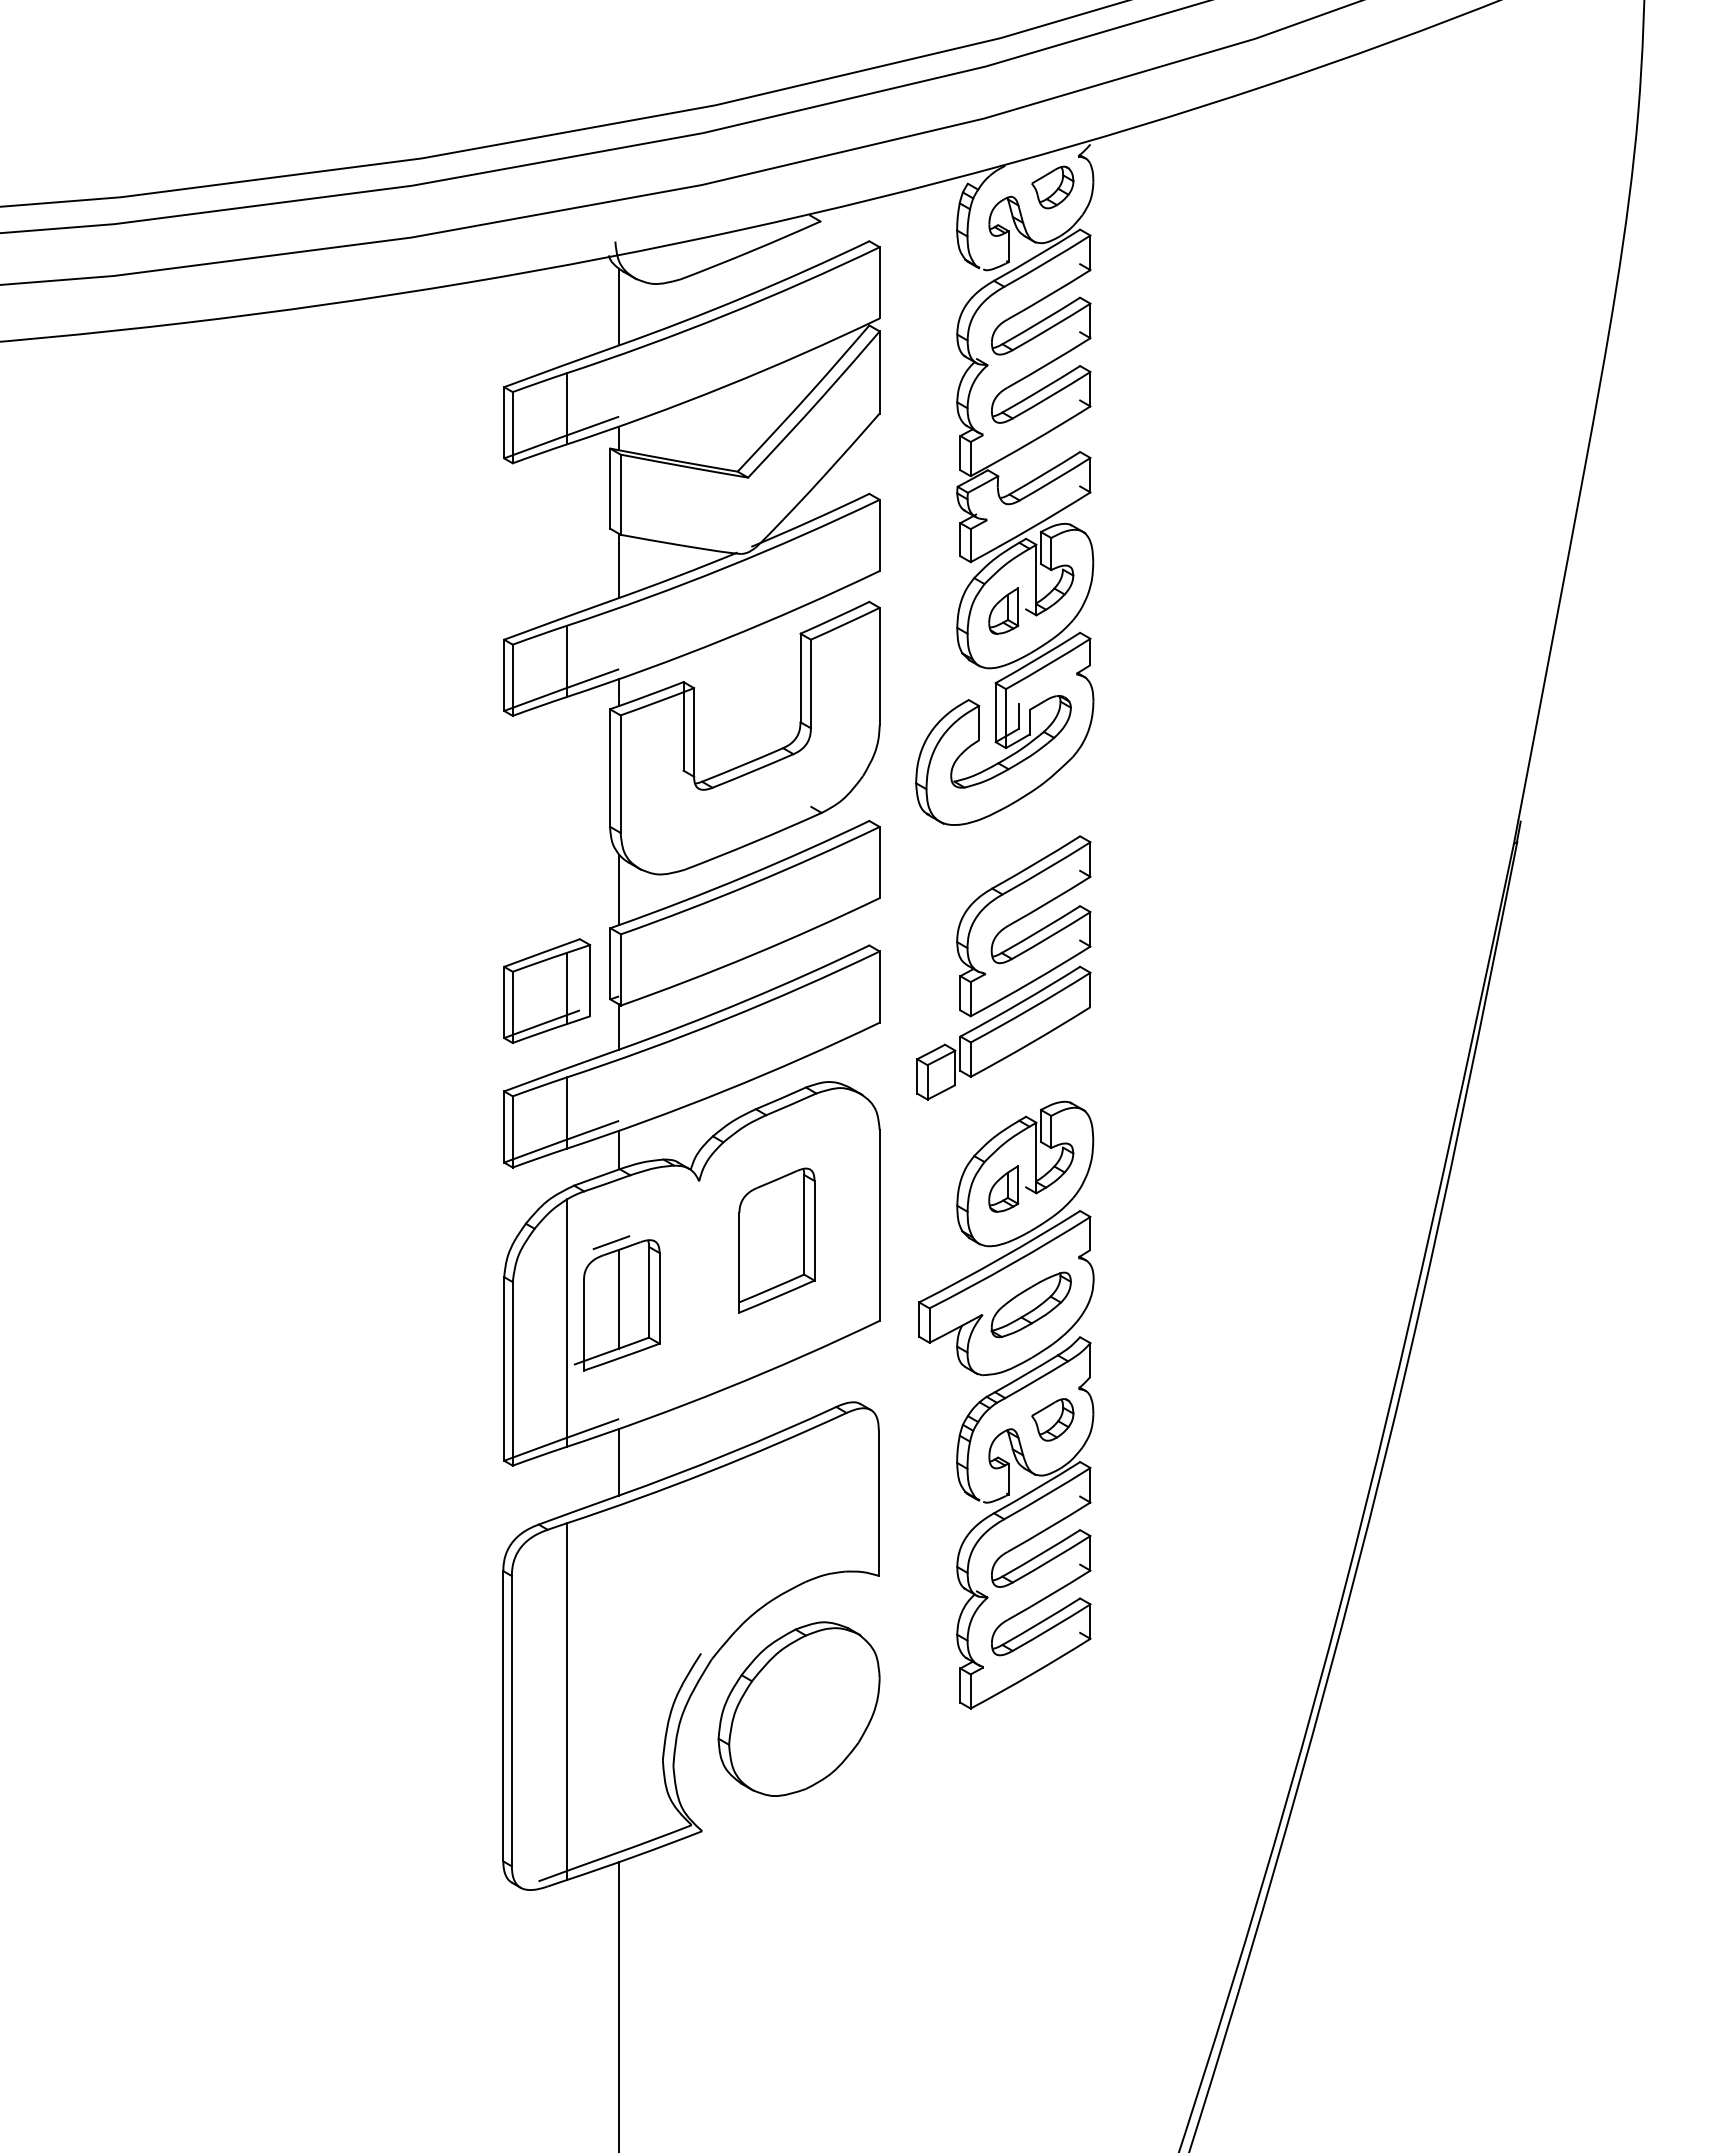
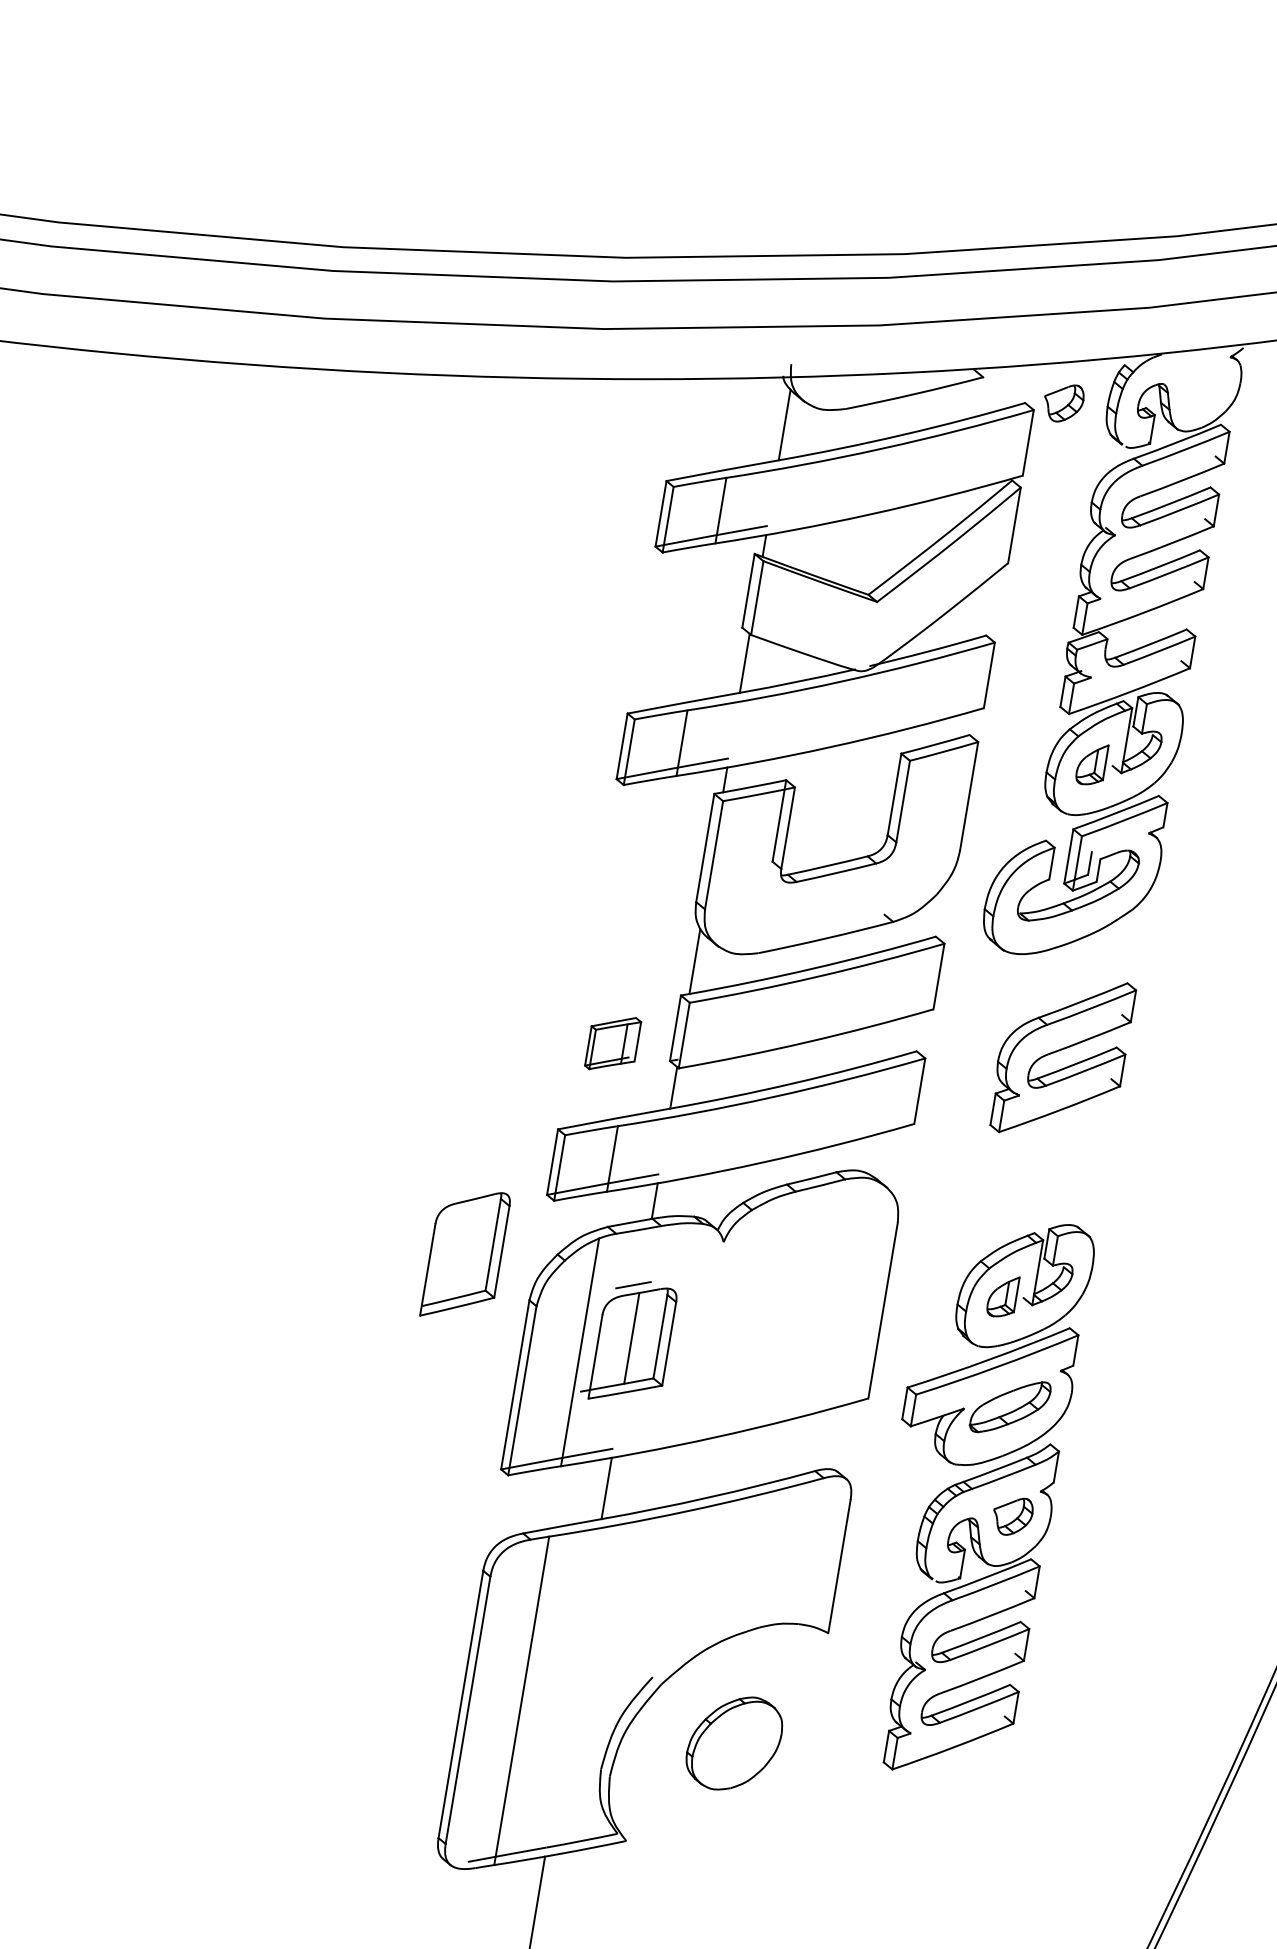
part: (1052, 187) -> (1063, 402), moved
part: (547, 990) -> (613, 1043), size x0.6
part: (1003, 1032) -> (1026, 1152), removed
part: (776, 1240) -> (465, 1254), moved
part: (798, 1708) -> (733, 1742), size x0.6

